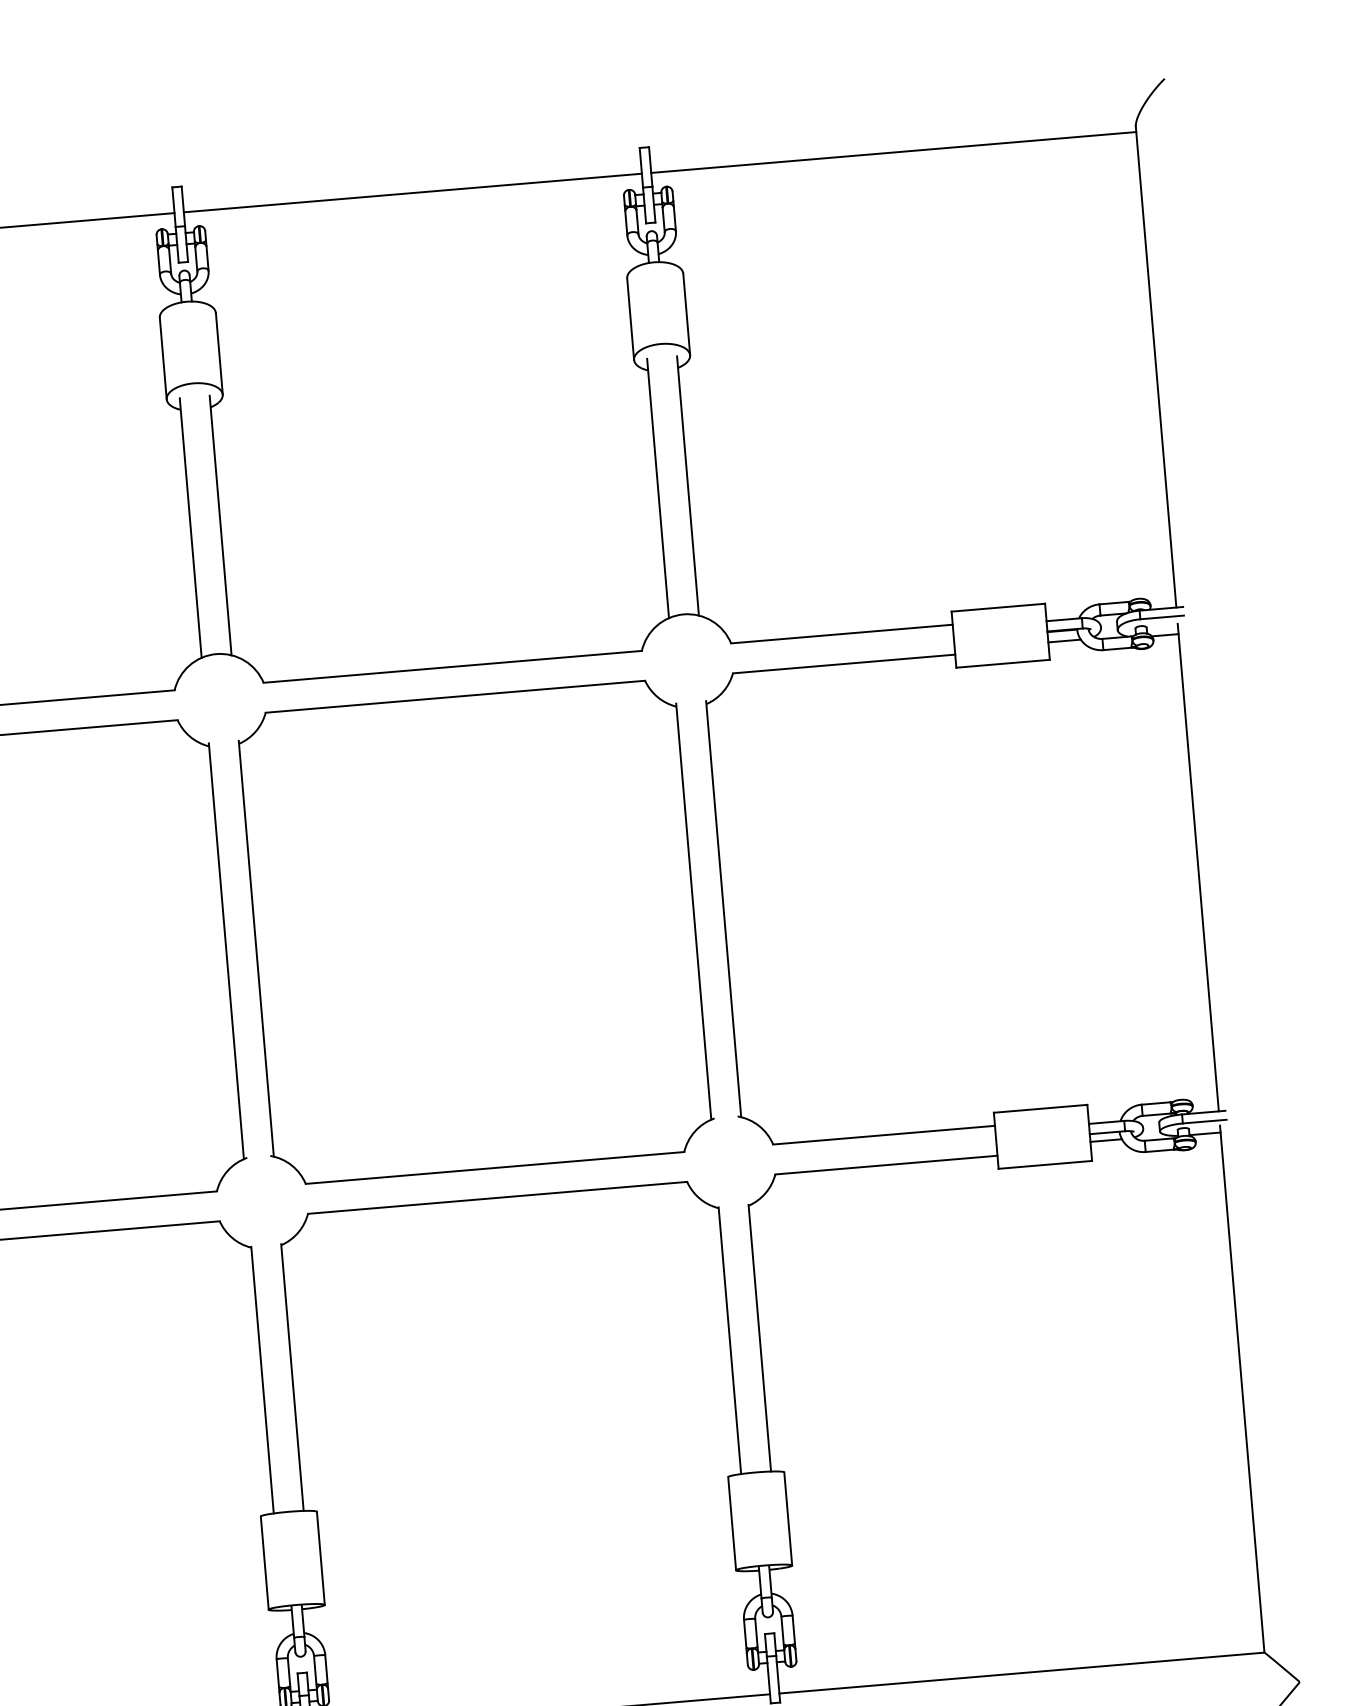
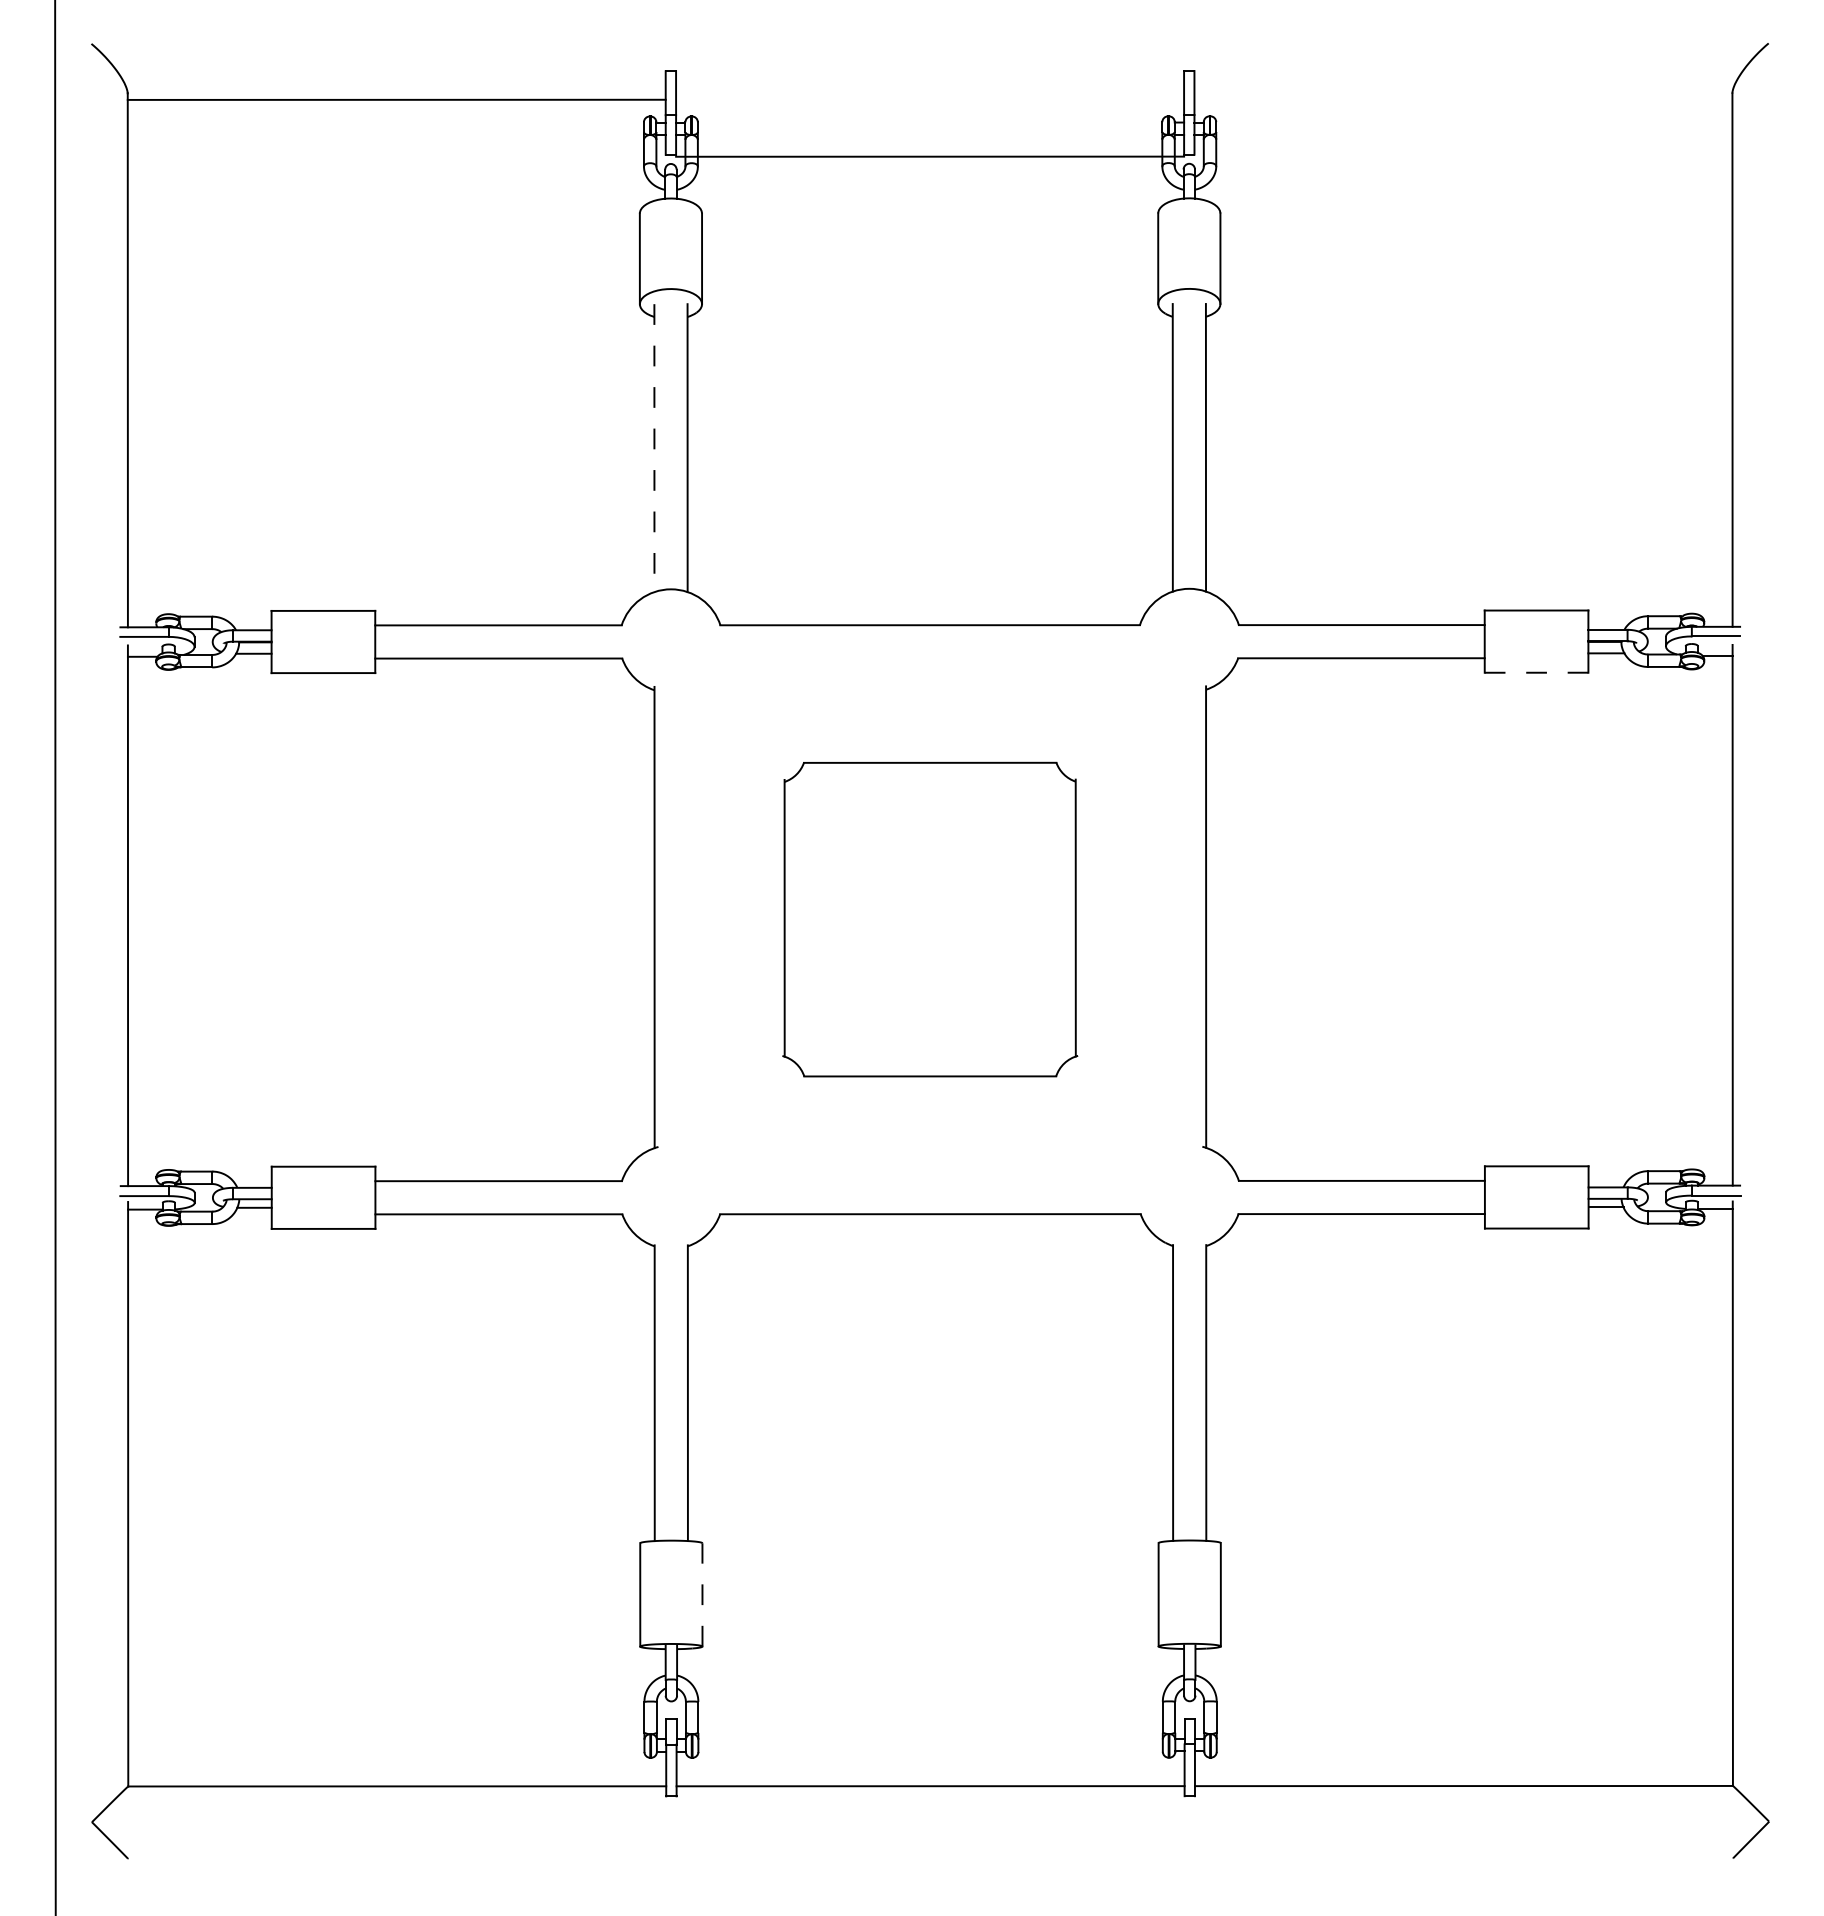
line: (893, 152) -> (1463, 99), removed
line: (413, 192) -> (930, 156), moved
line: (190, 528) -> (654, 448), solid -> dashed
line: (1003, 663) -> (1536, 672), solid -> dashed
part: (474, 932) -> (929, 919), size x0.6
line: (320, 1558) -> (702, 1594), solid -> dashed

